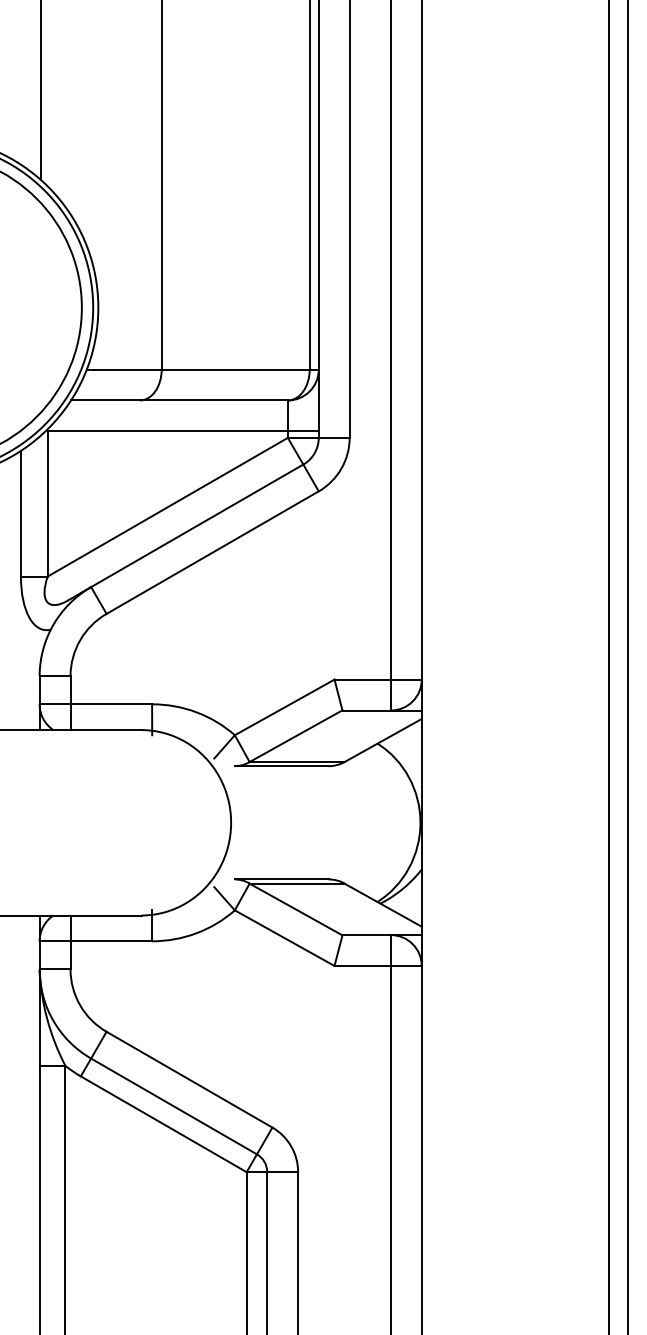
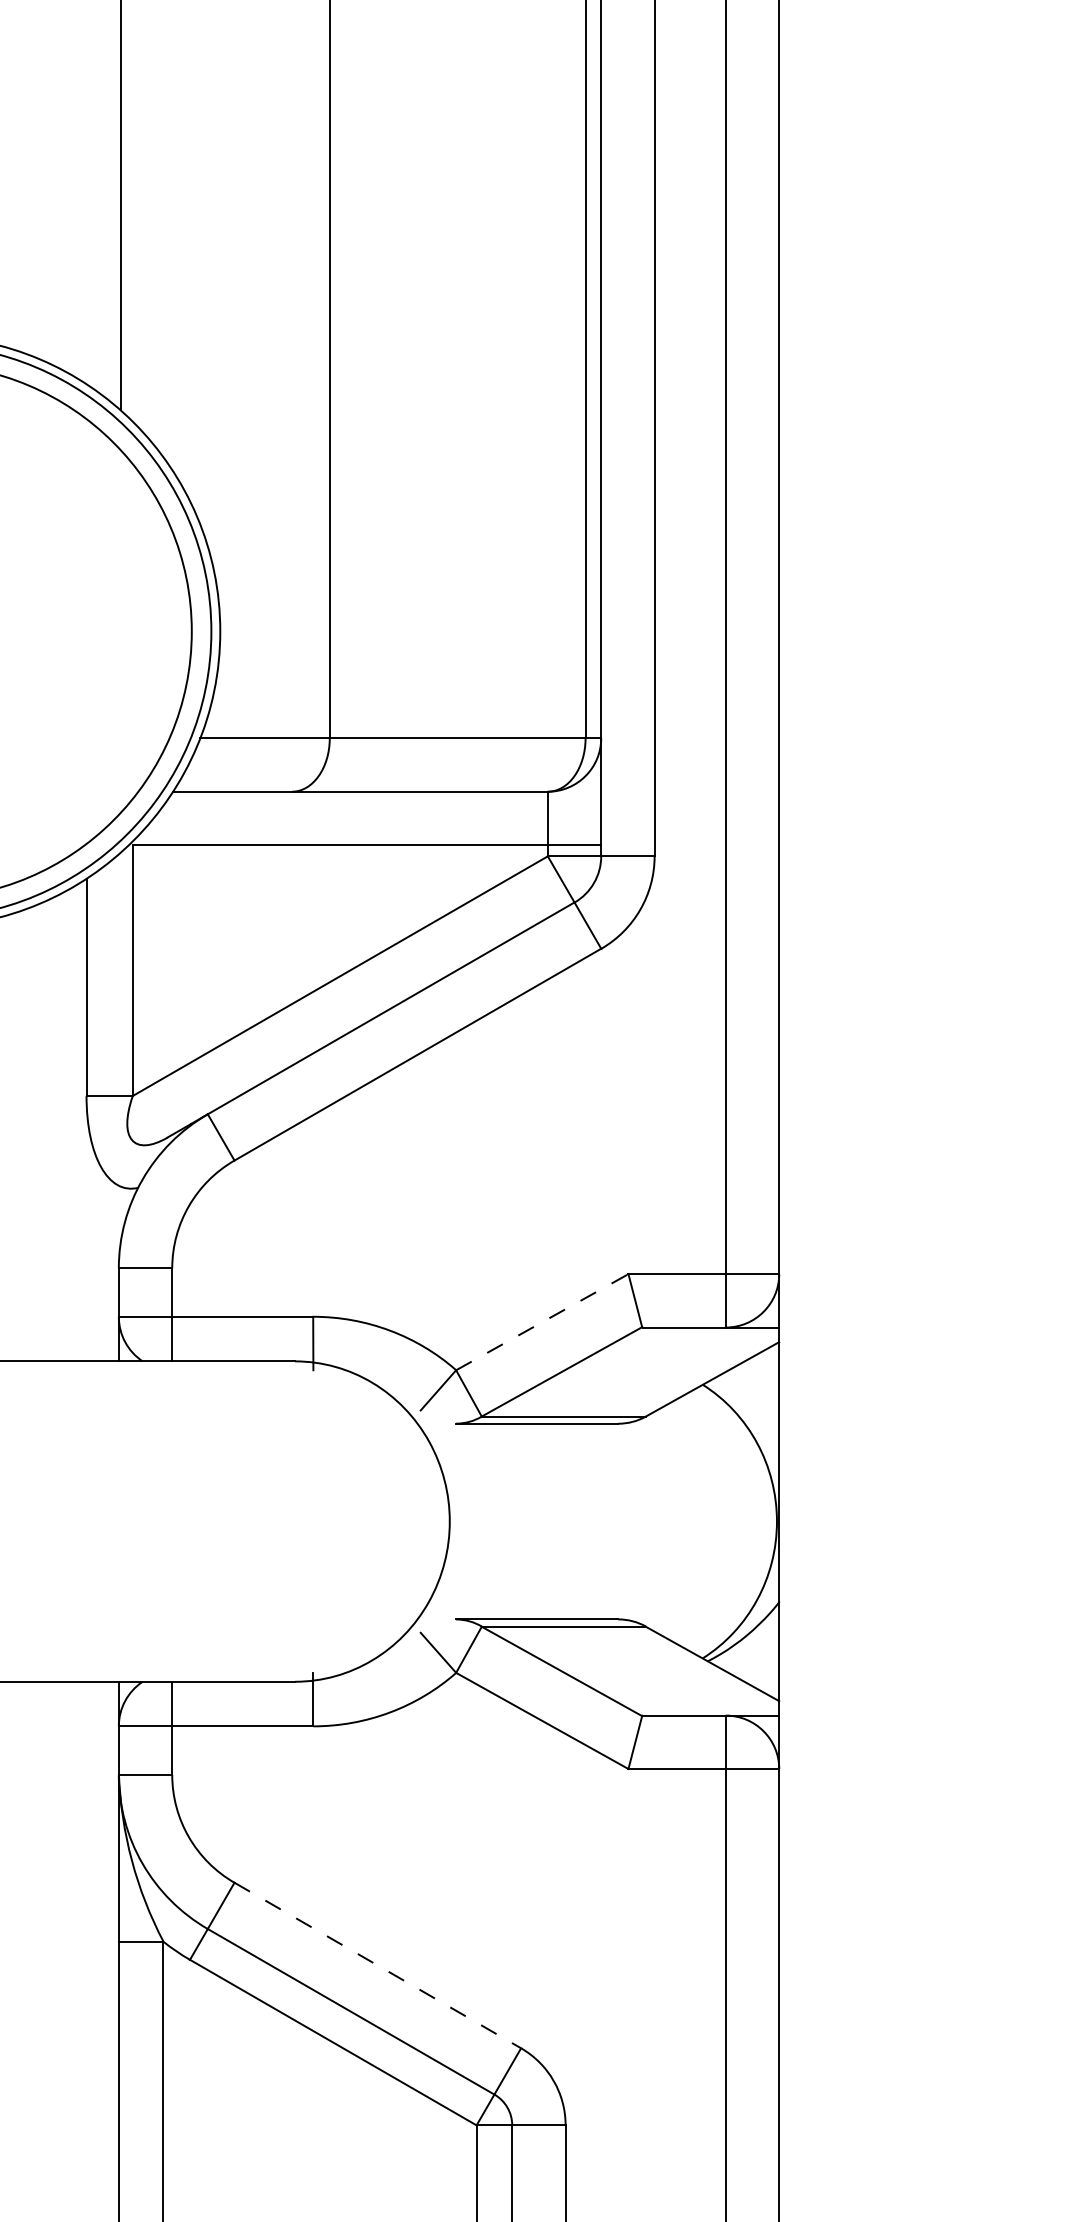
line: (285, 707) -> (543, 1322), solid -> dashed
line: (189, 1079) -> (377, 1965), solid -> dashed

